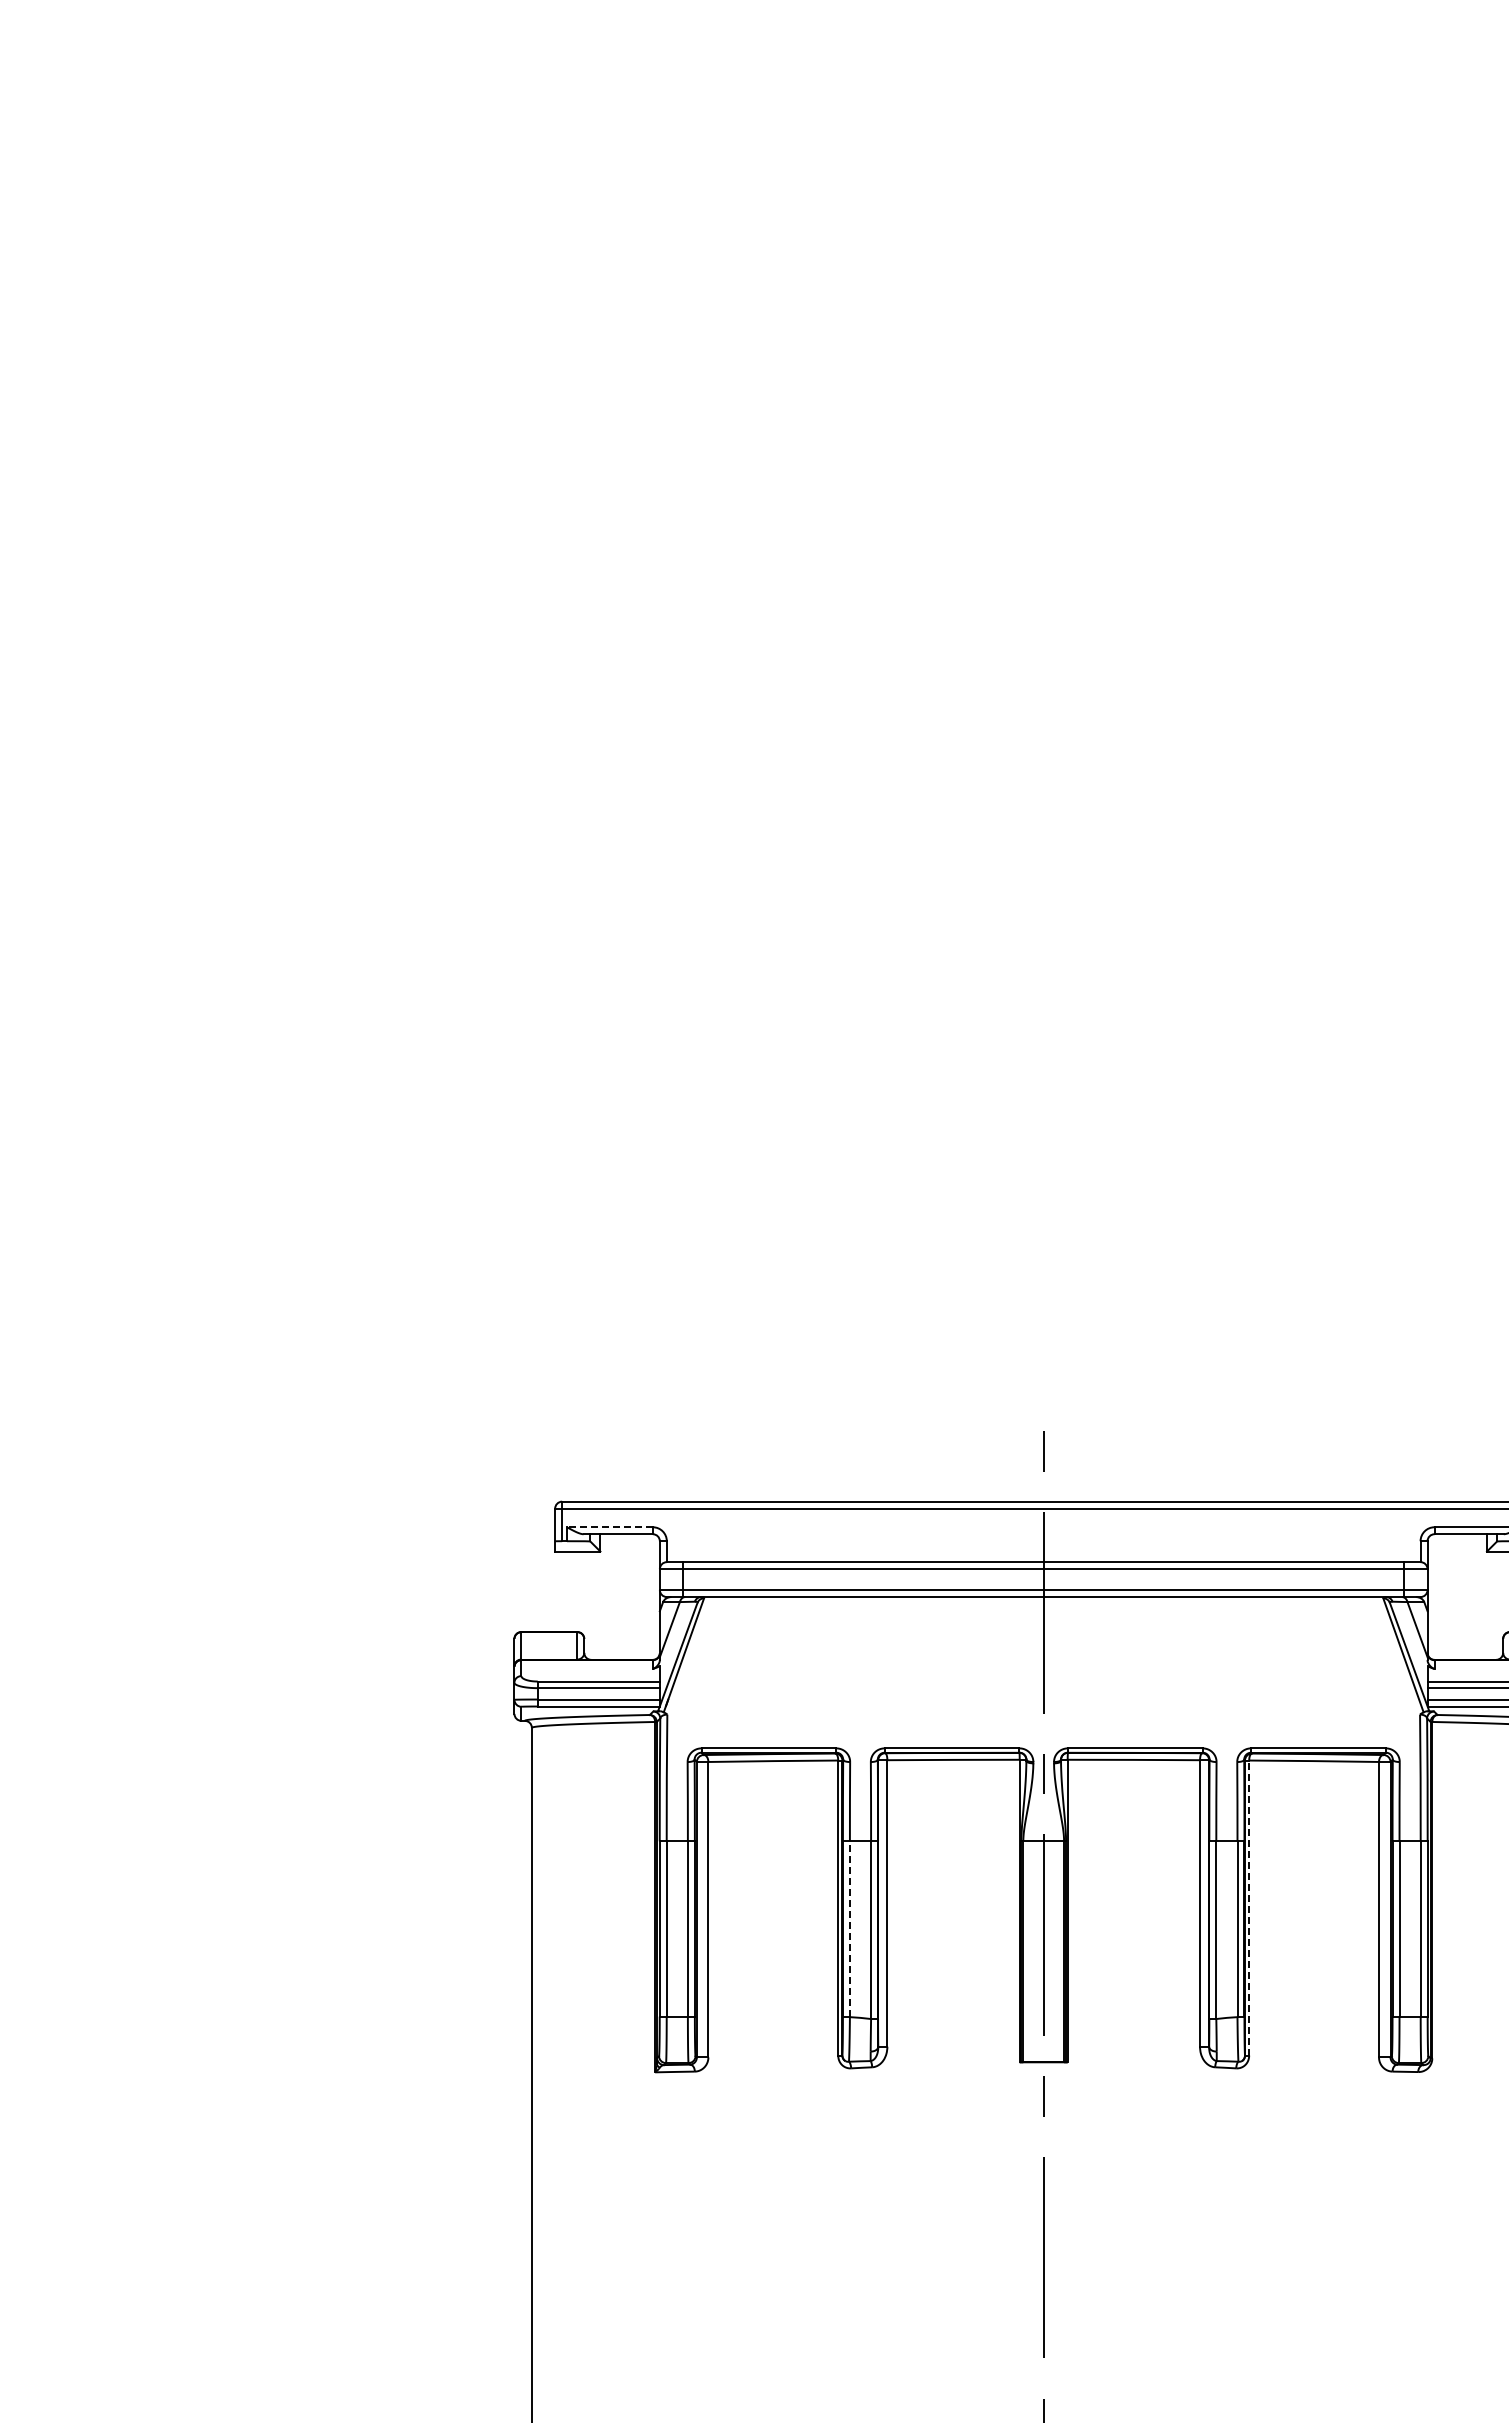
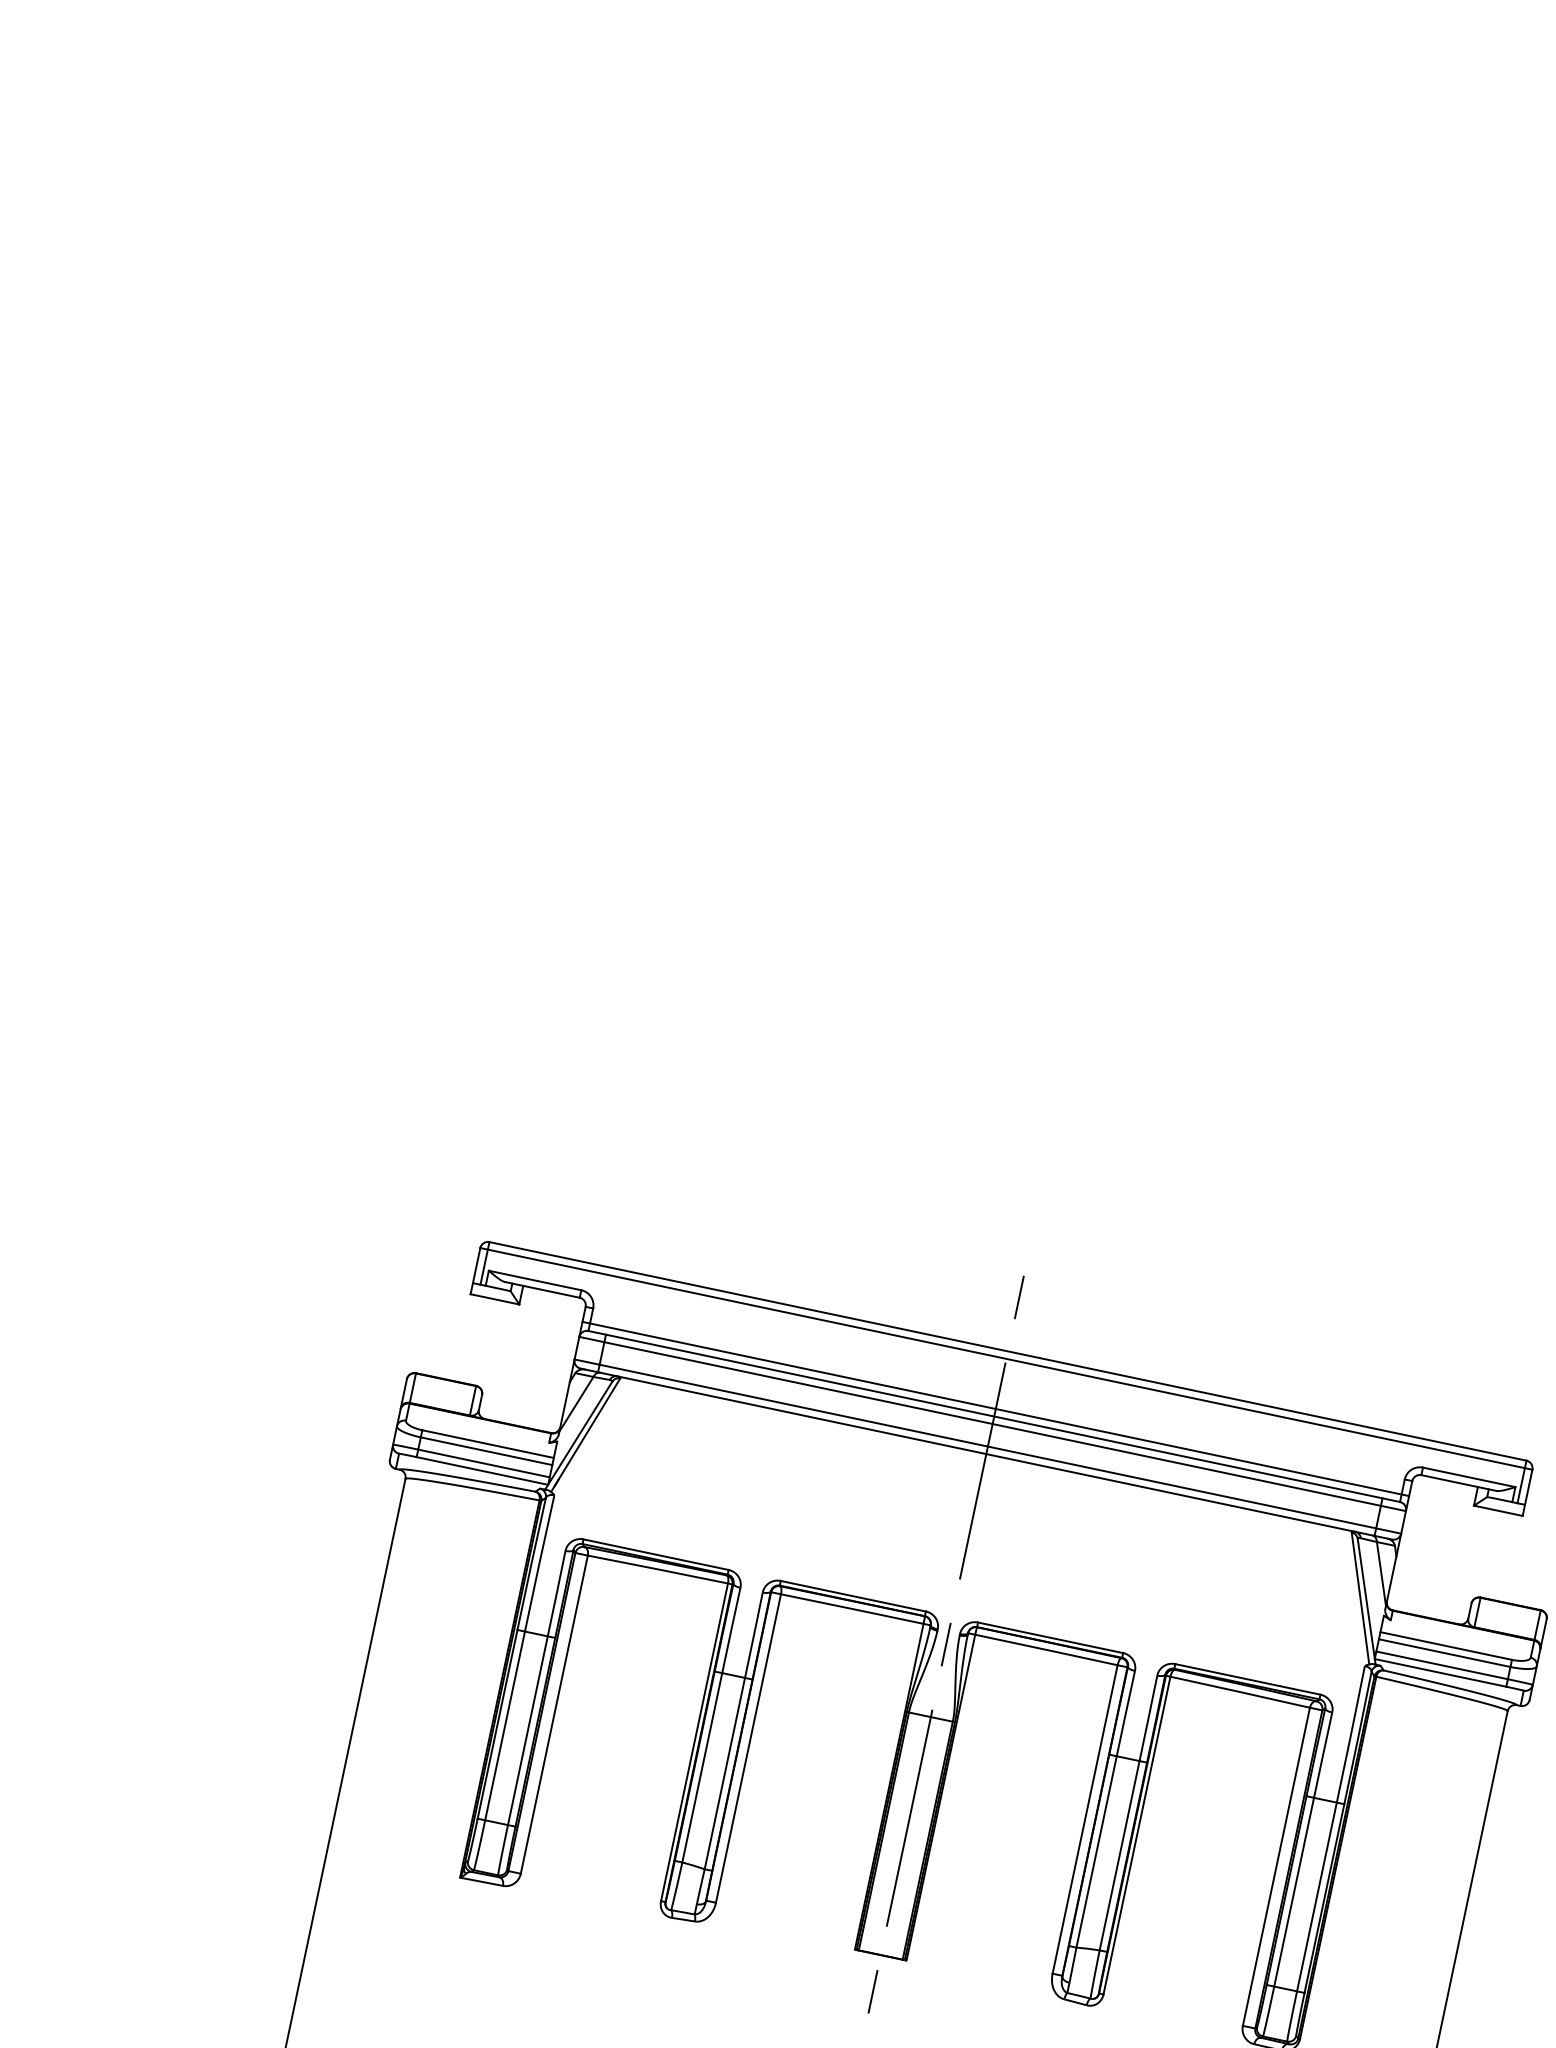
line: (609, 1527) -> (534, 1280), dashed -> solid
line: (1043, 1555) -> (995, 1409), added
line: (1249, 1907) -> (1137, 1835), dashed -> solid
line: (849, 1929) -> (701, 1767), dashed -> solid

